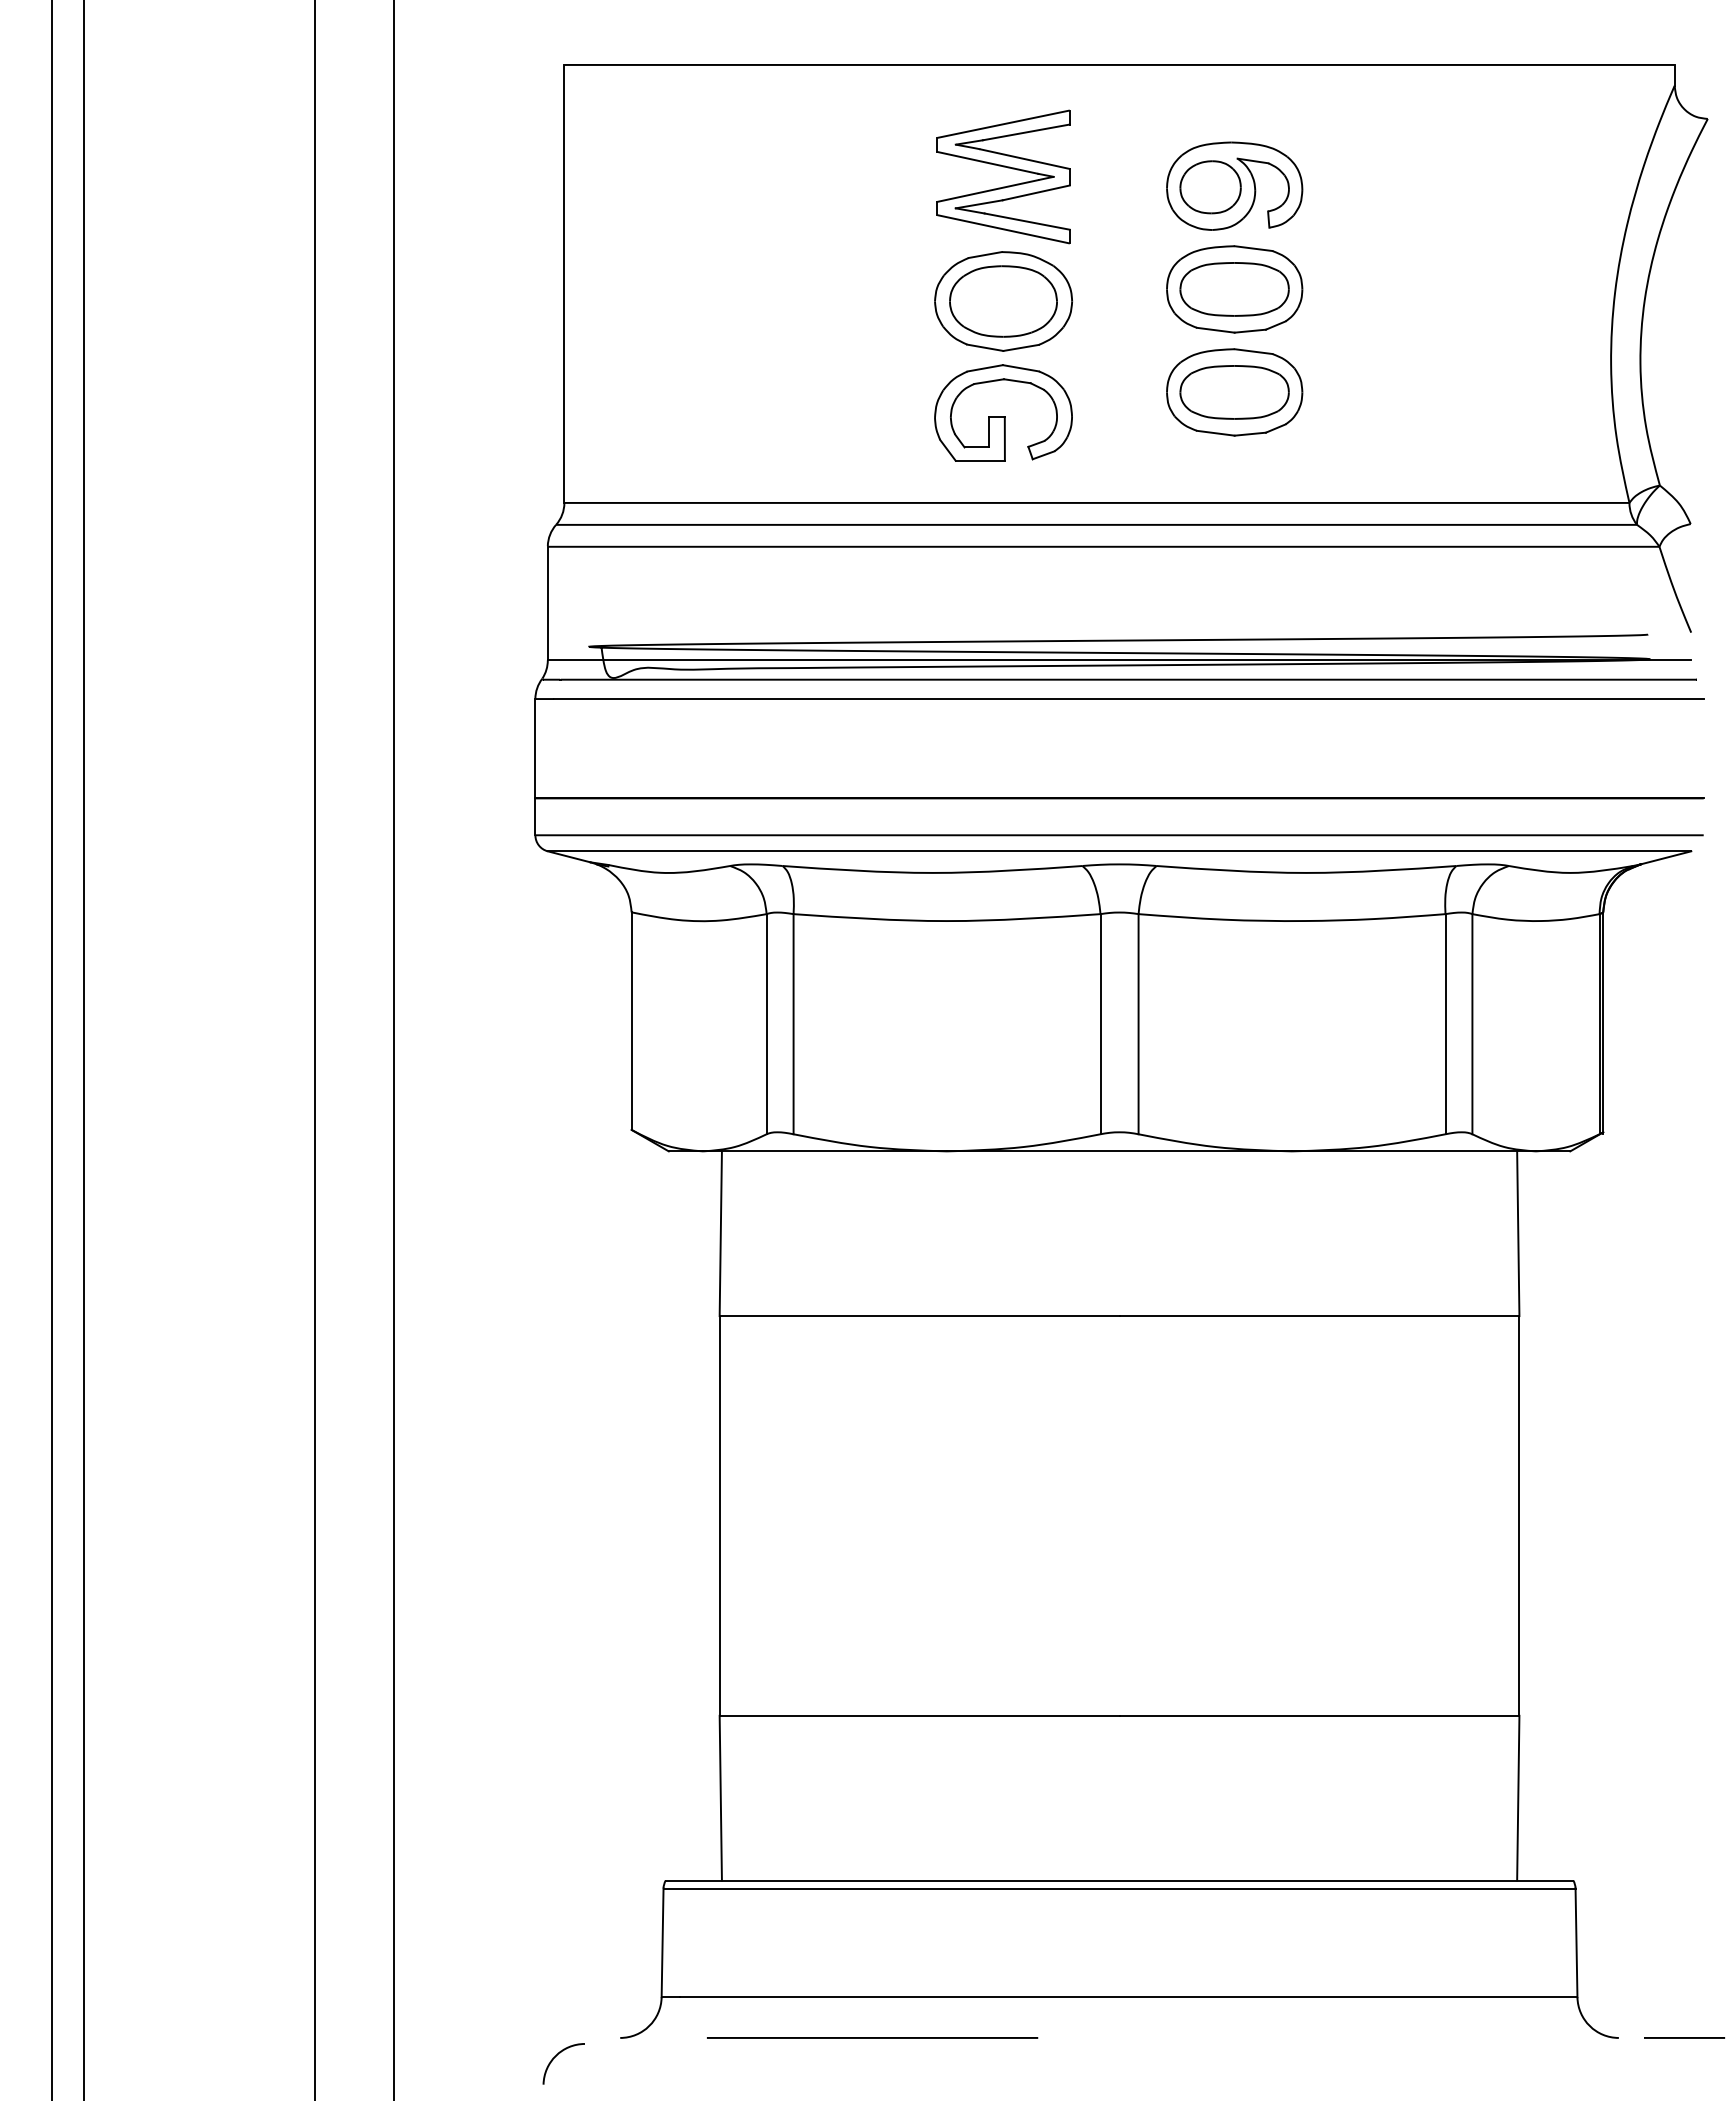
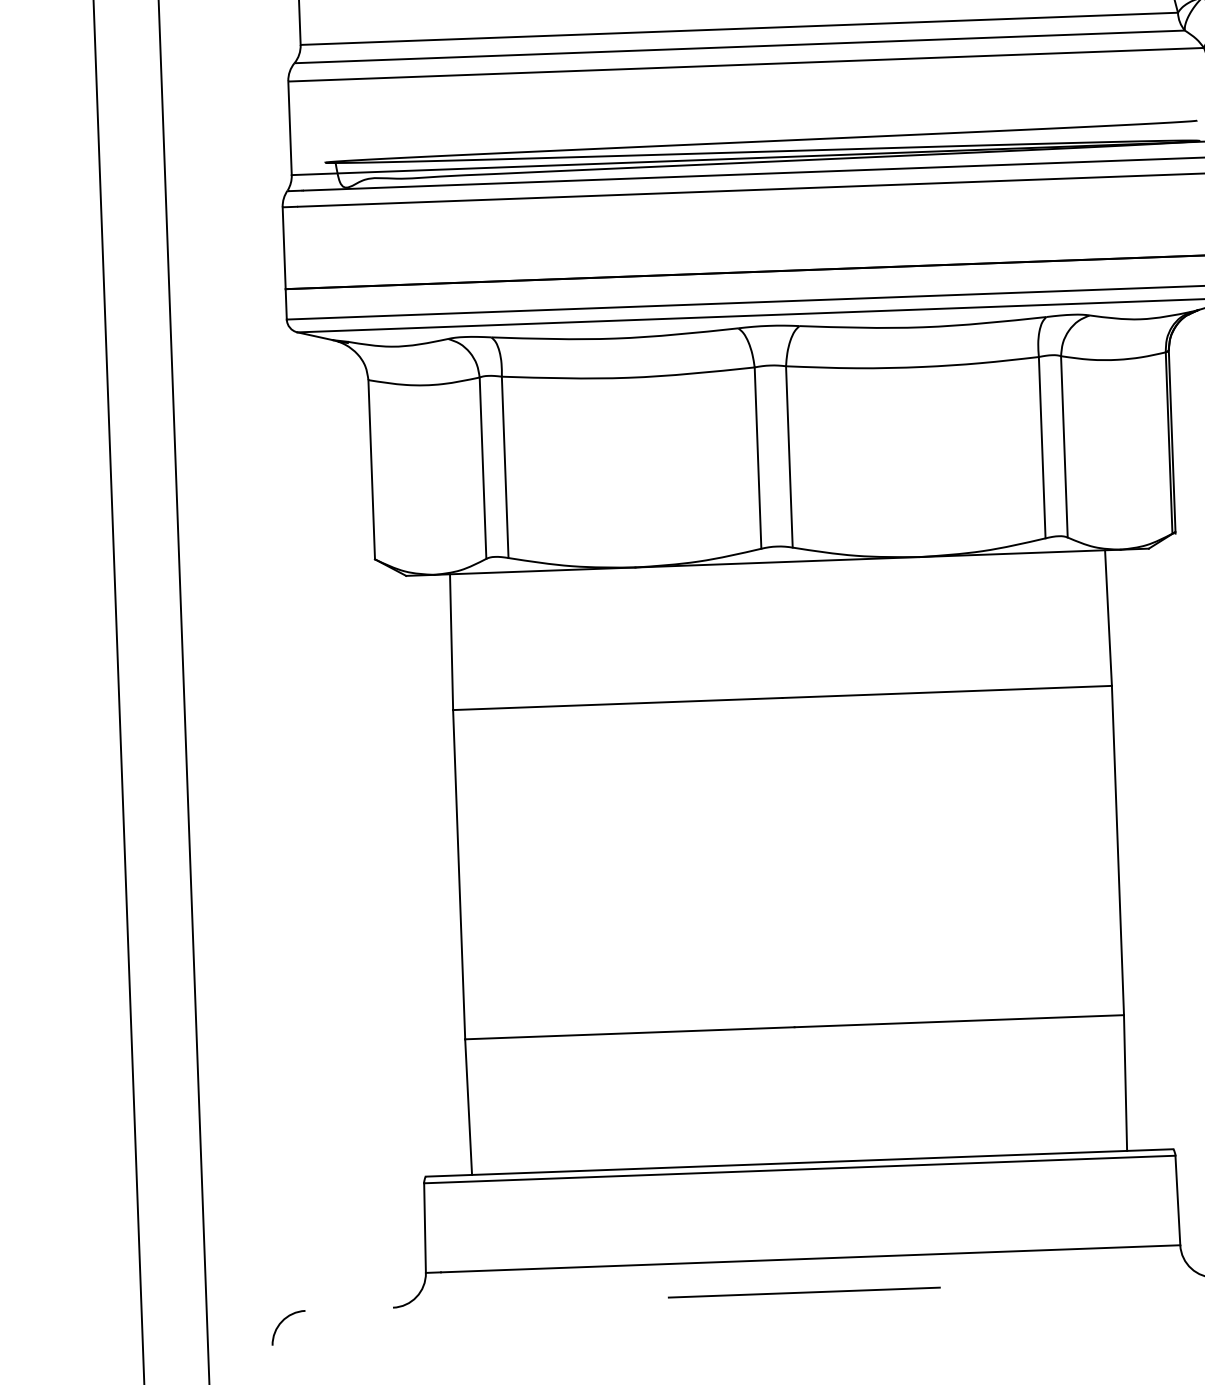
line: (872, 2037) -> (804, 1292), moved
arc: (556, 2056) -> (282, 1322), moved

